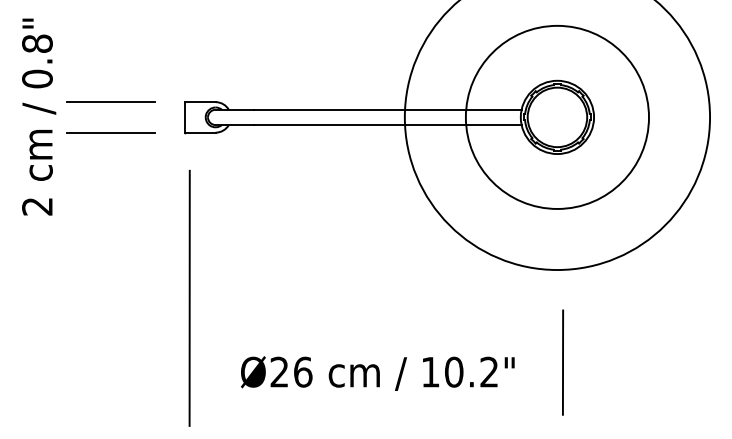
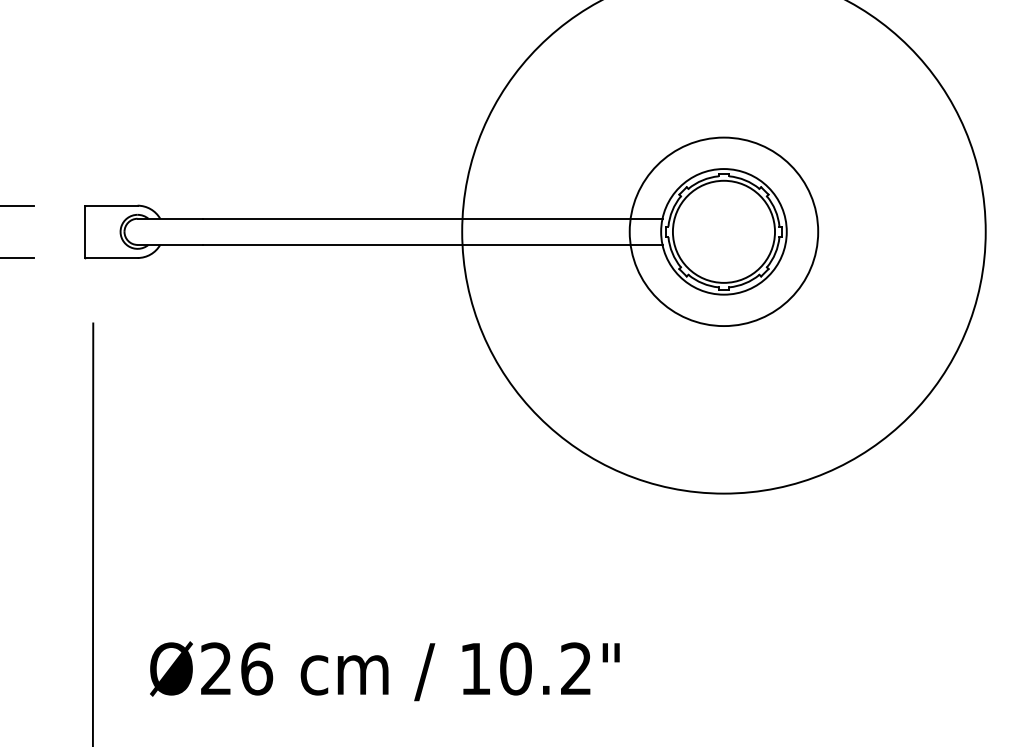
circle: (557, 116) -> (724, 230), size x0.6
line: (562, 362) -> (732, 652), removed
text: (377, 373) -> (384, 671), moved

